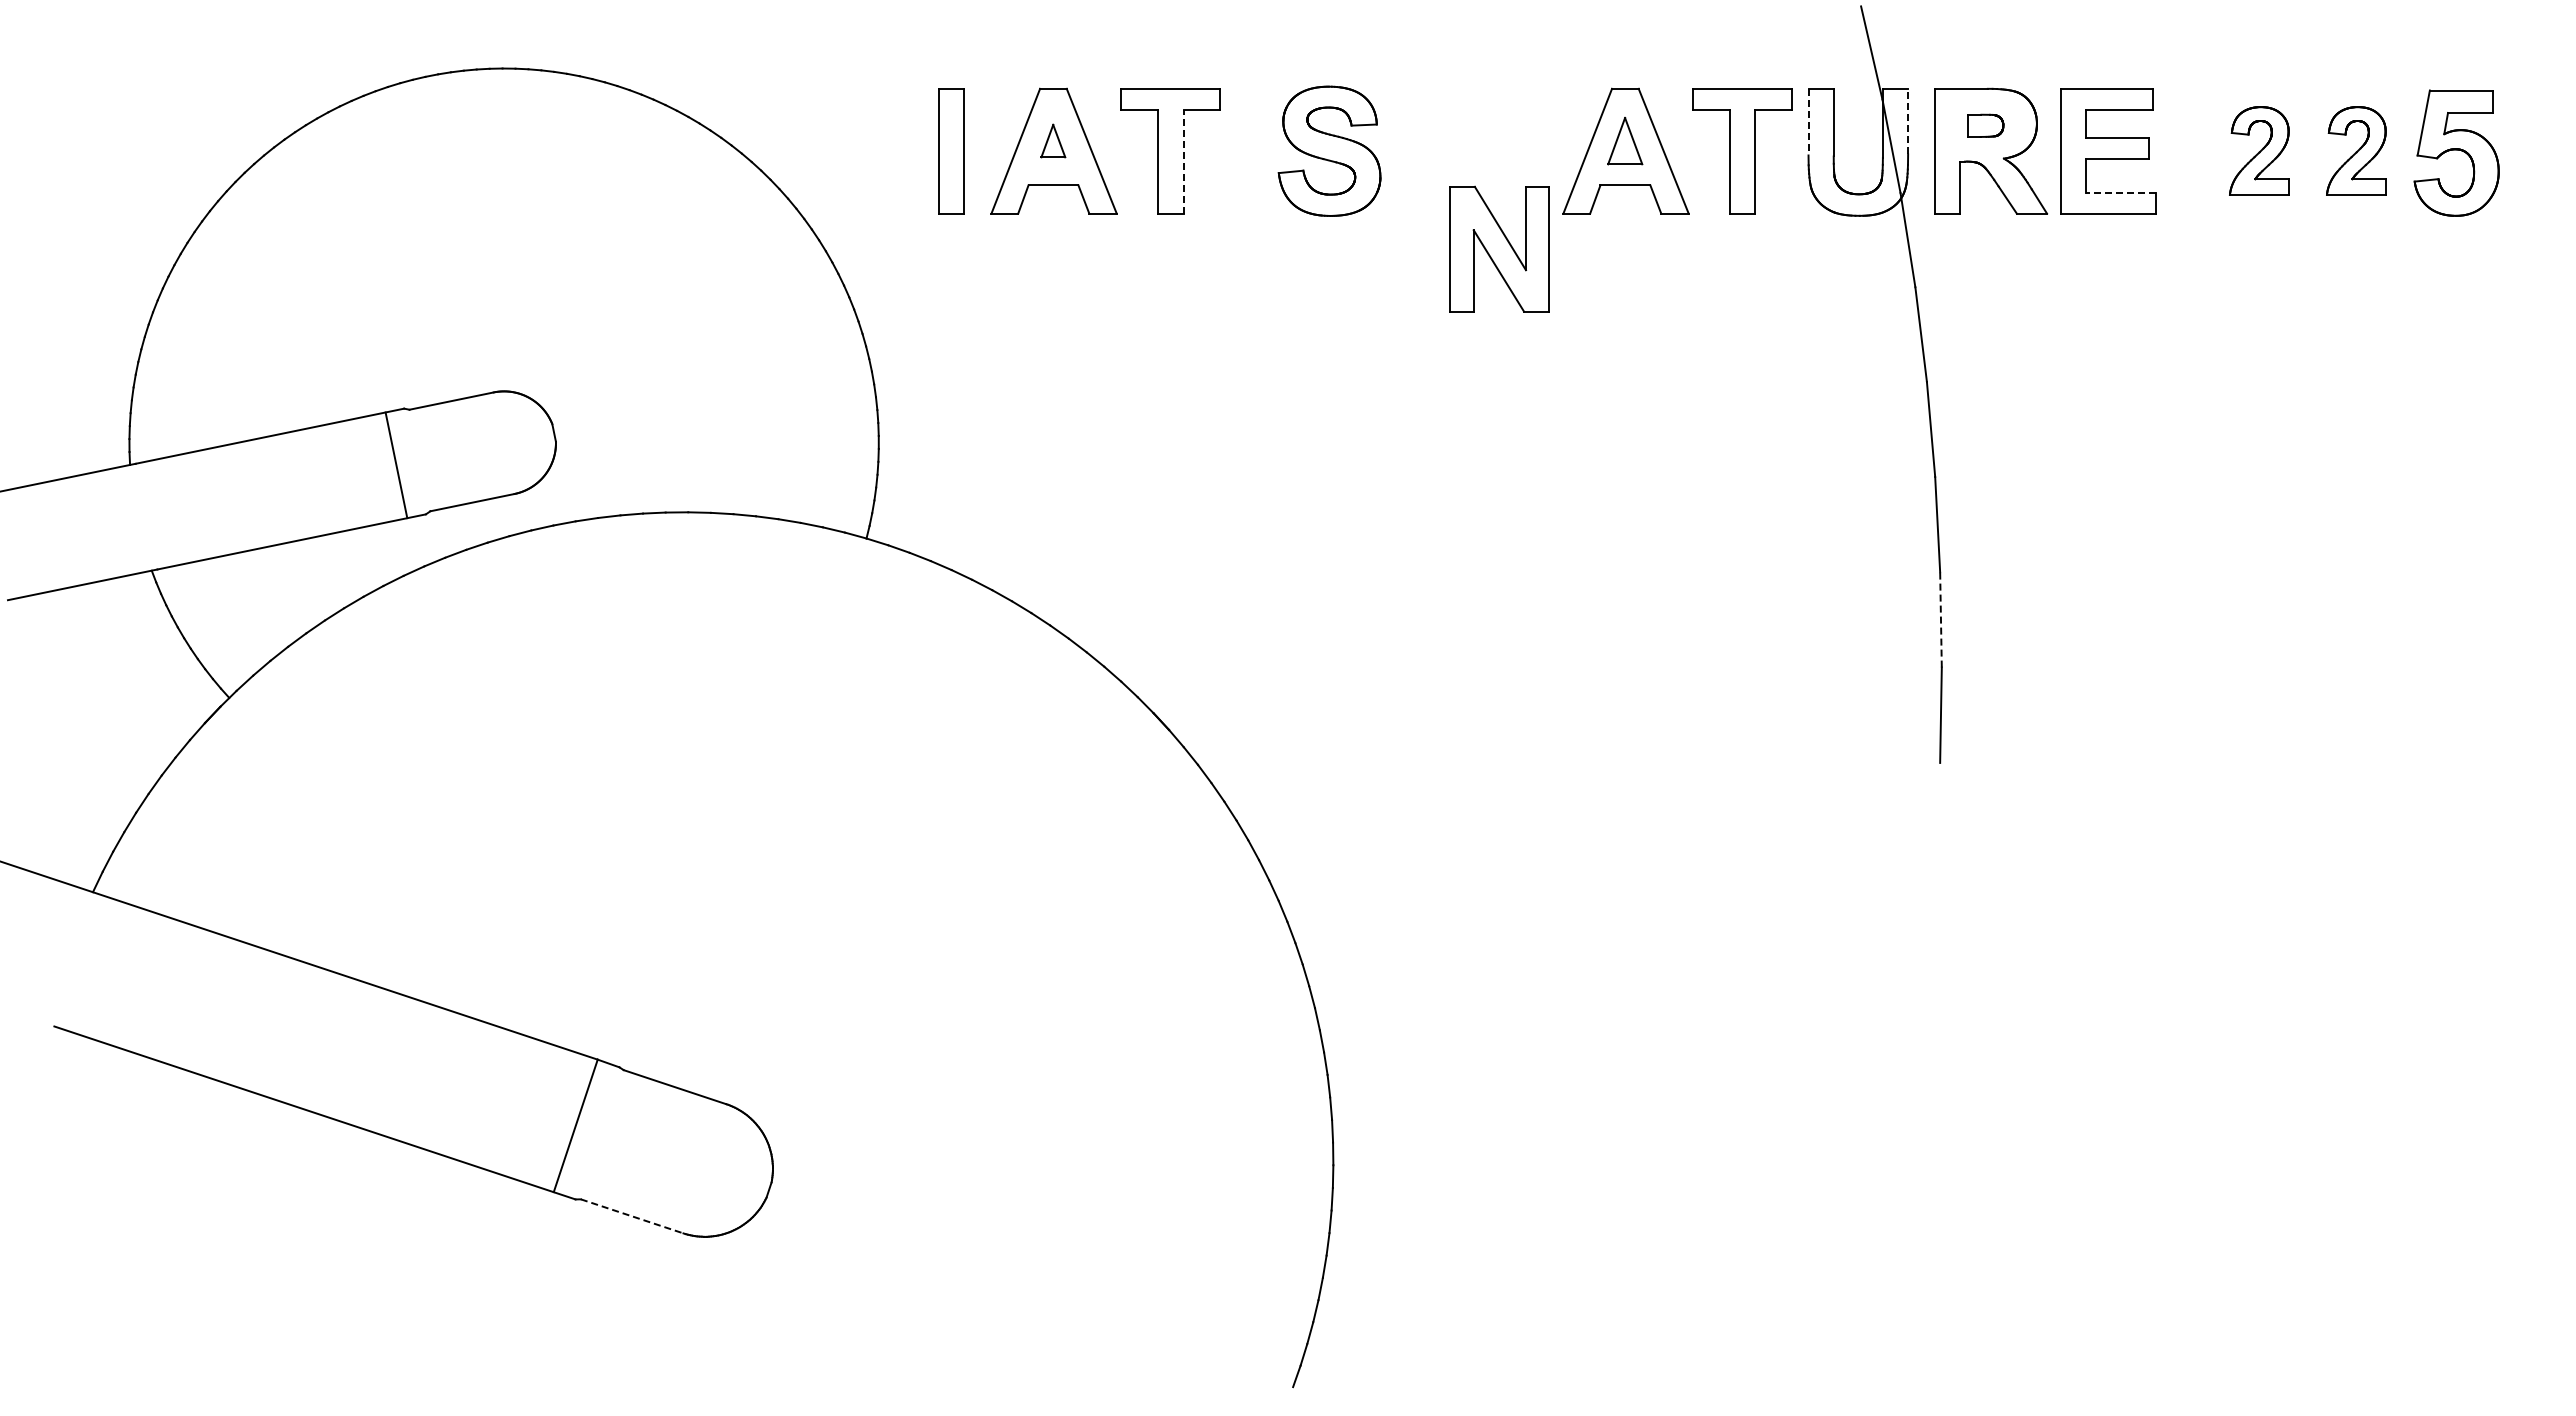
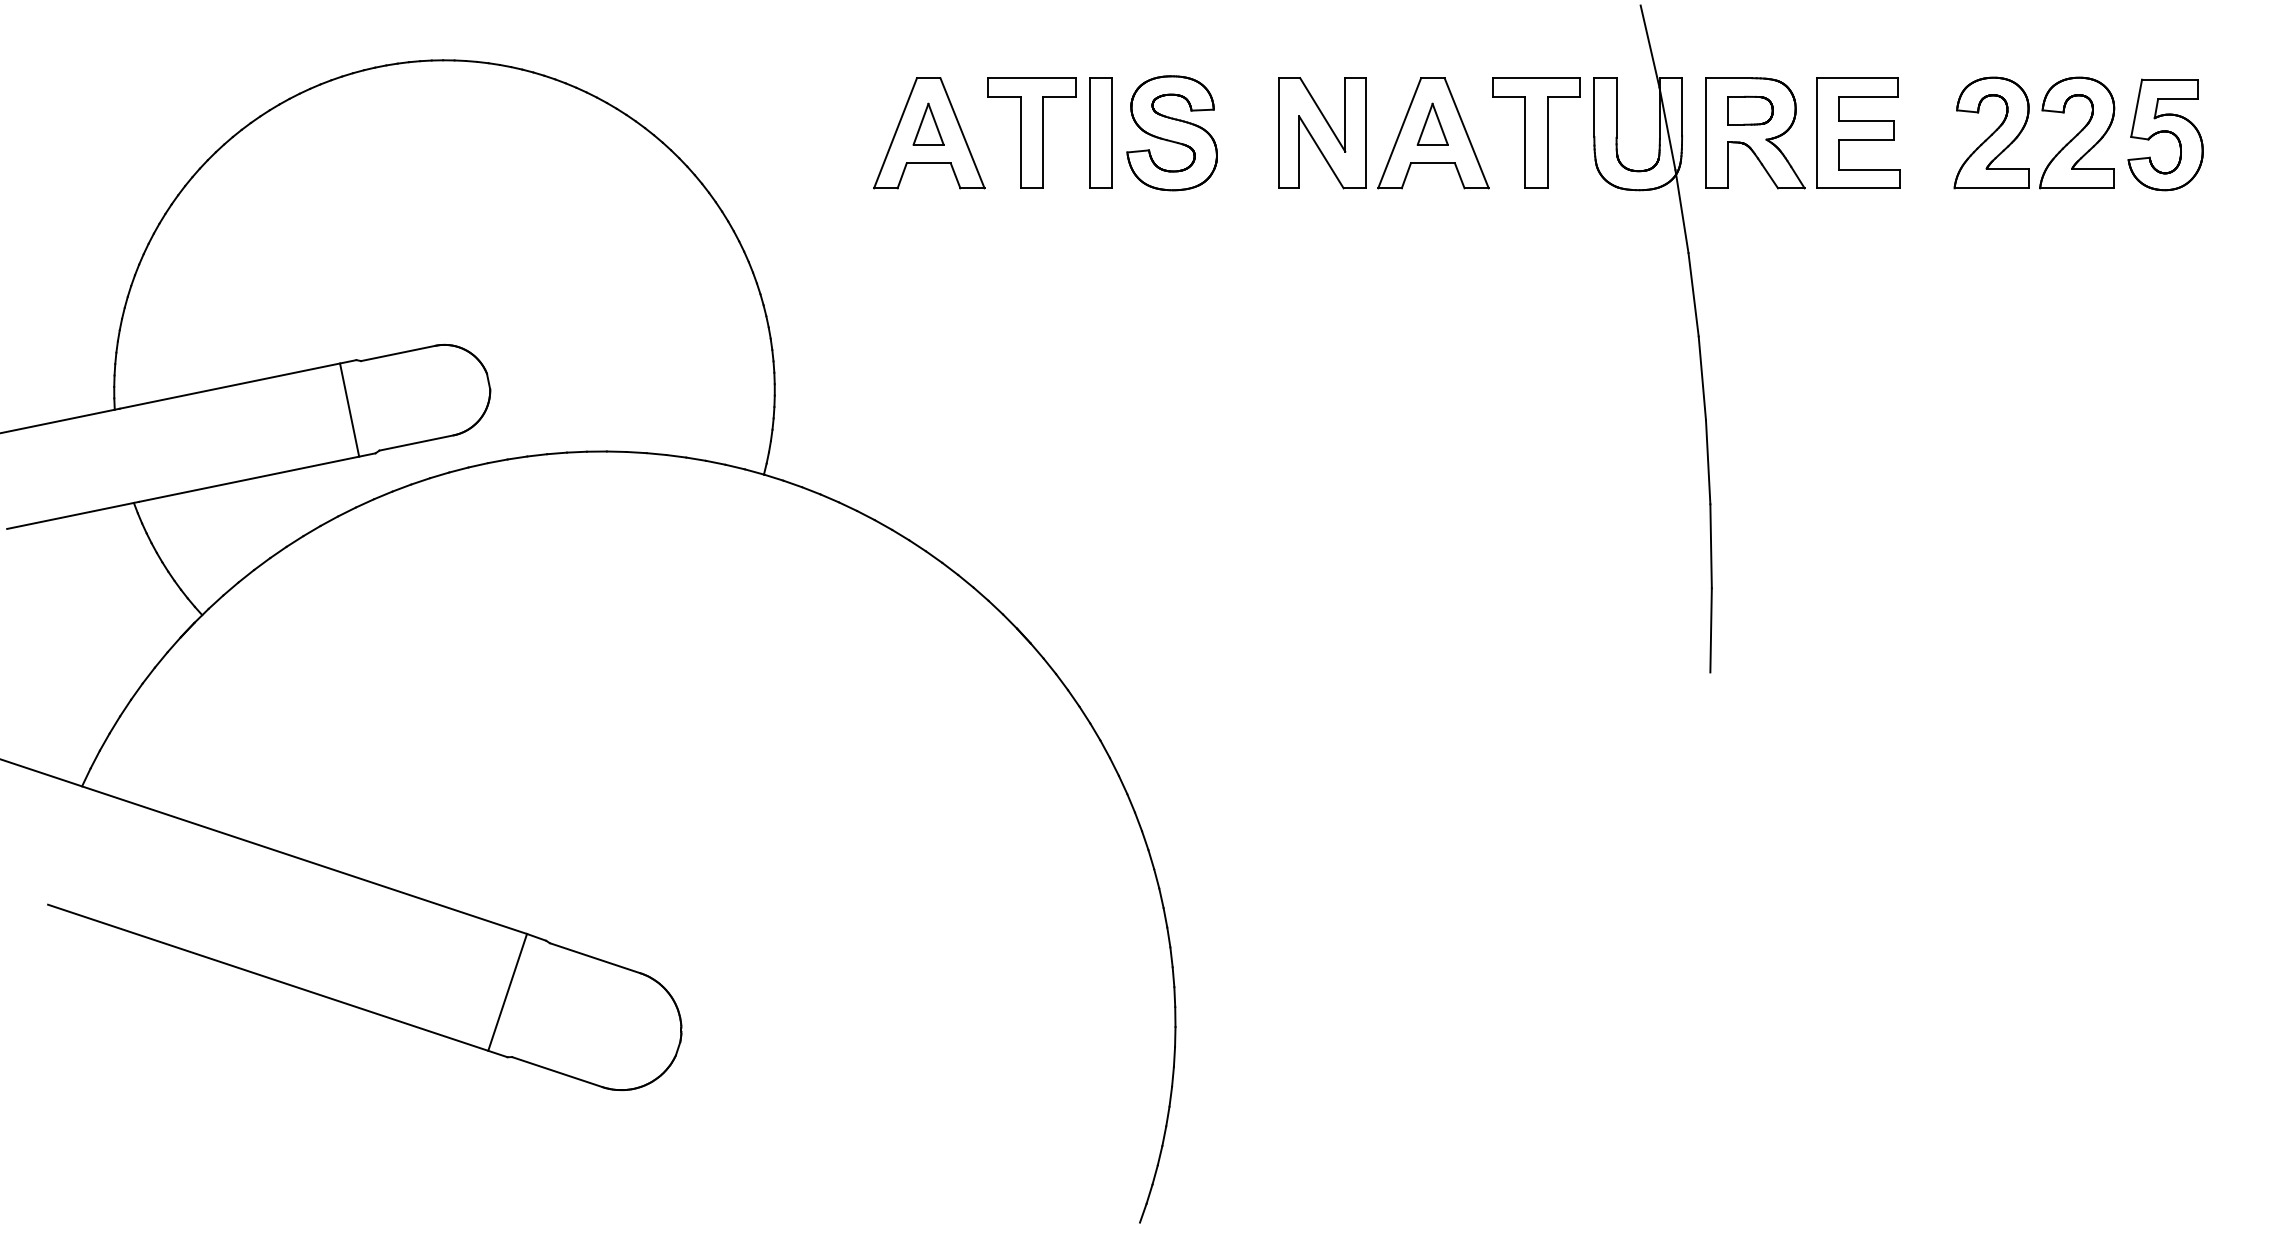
line: (1908, 121) -> (1682, 107), dashed -> solid
line: (1808, 122) -> (1594, 107), dashed -> solid
part: (1985, 125) -> (1750, 110), size x1.43
part: (1053, 140) -> (928, 123), size x1.43
part: (2259, 150) -> (1991, 132), size x1.43
part: (2356, 150) -> (2077, 132), size x1.43
part: (951, 151) -> (1100, 133), moved
line: (1183, 161) -> (1043, 142), dashed -> solid
line: (2120, 192) -> (1869, 169), dashed -> solid
part: (1499, 248) -> (1321, 132), moved
line: (1940, 619) -> (1710, 545), dashed -> solid
line: (632, 1216) -> (557, 1072), dashed -> solid

